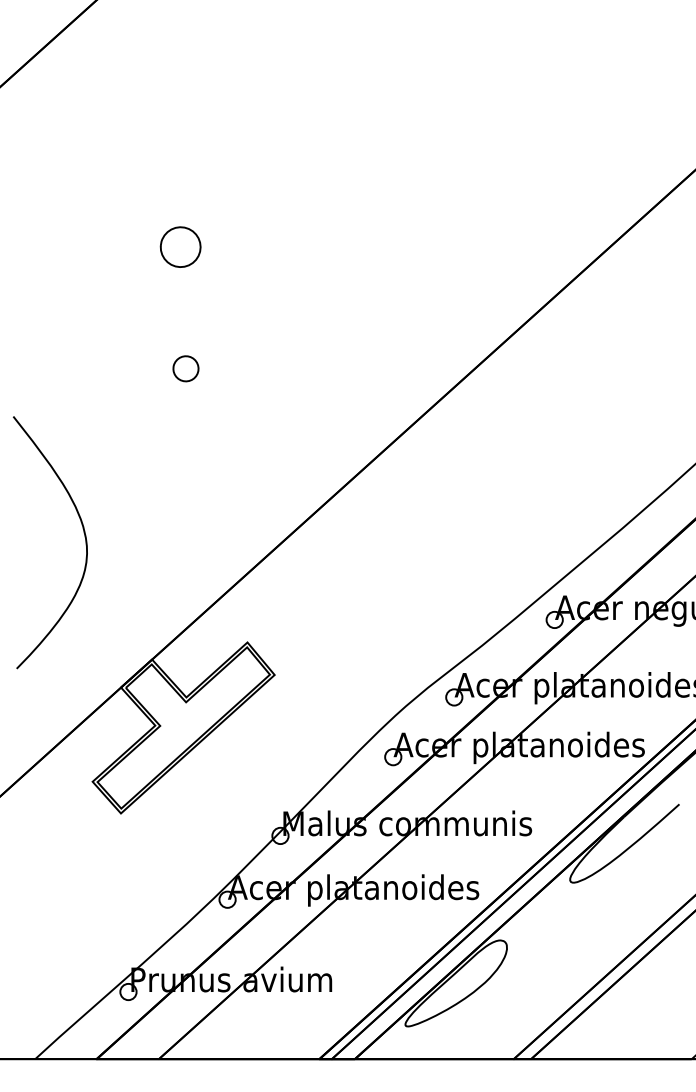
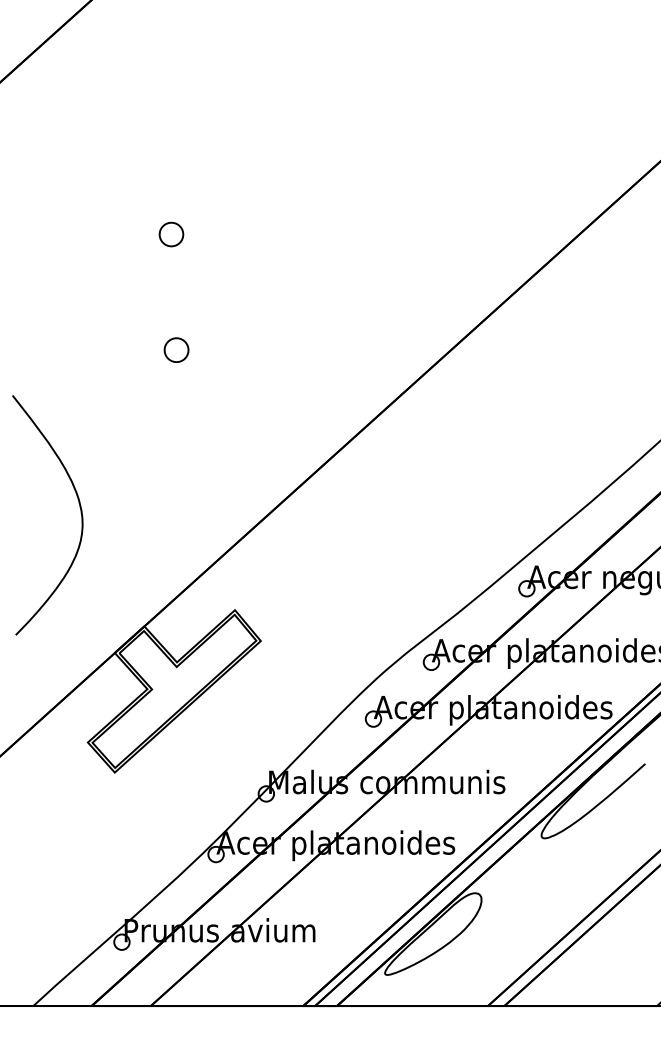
part: (180, 246) -> (171, 233), size x0.62

